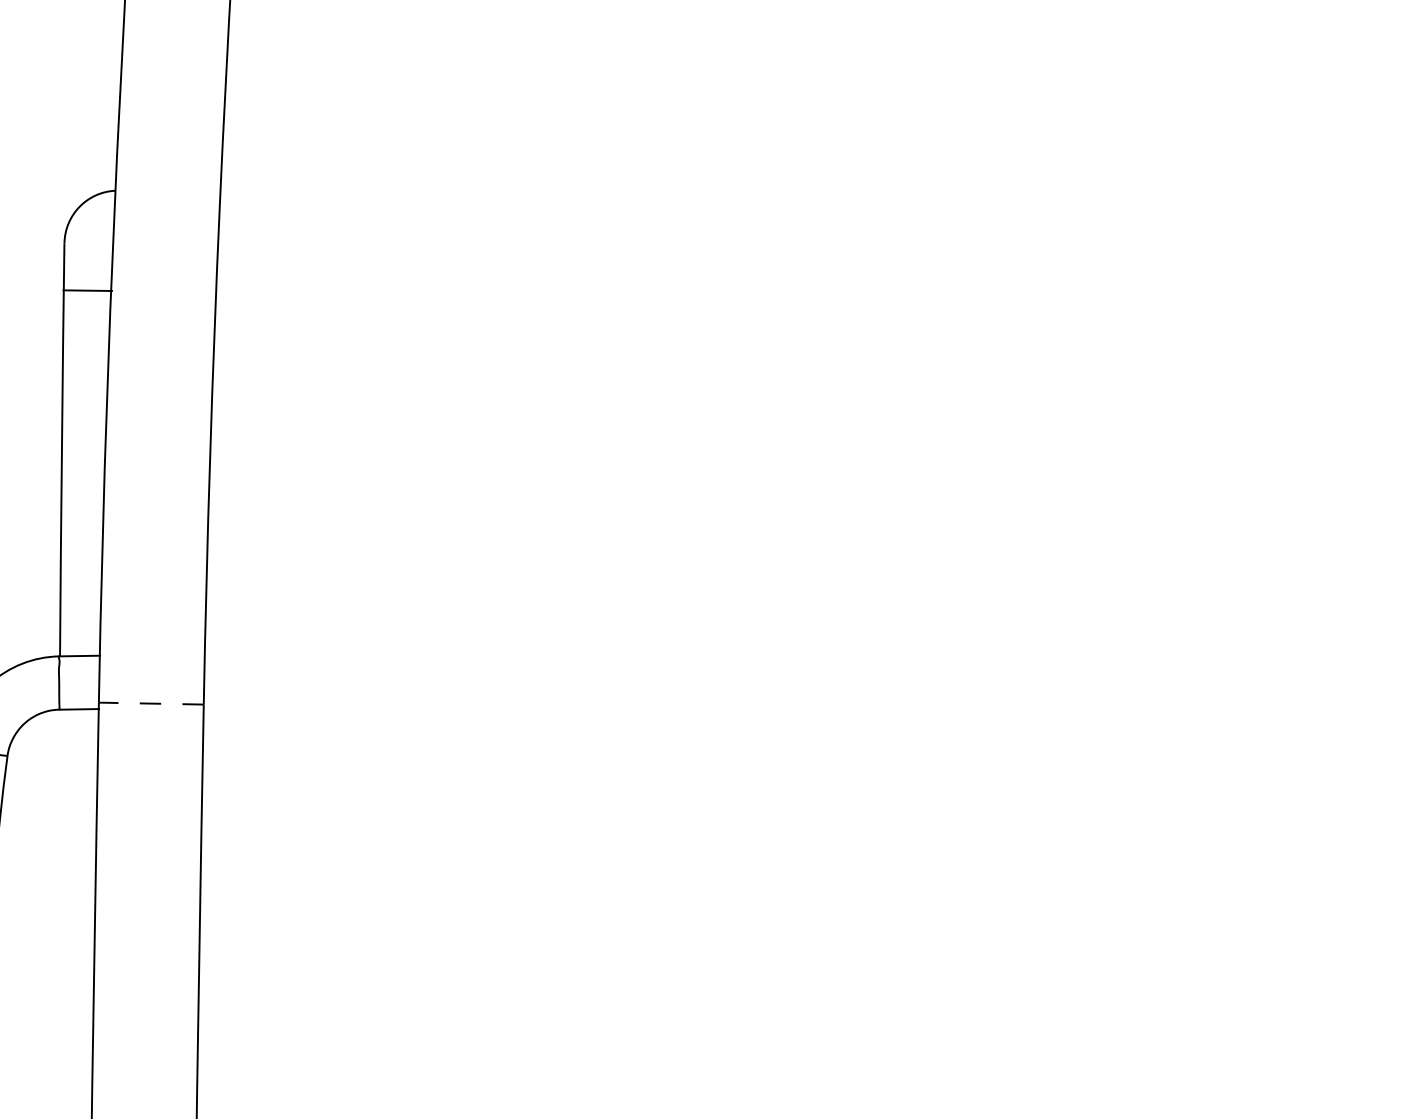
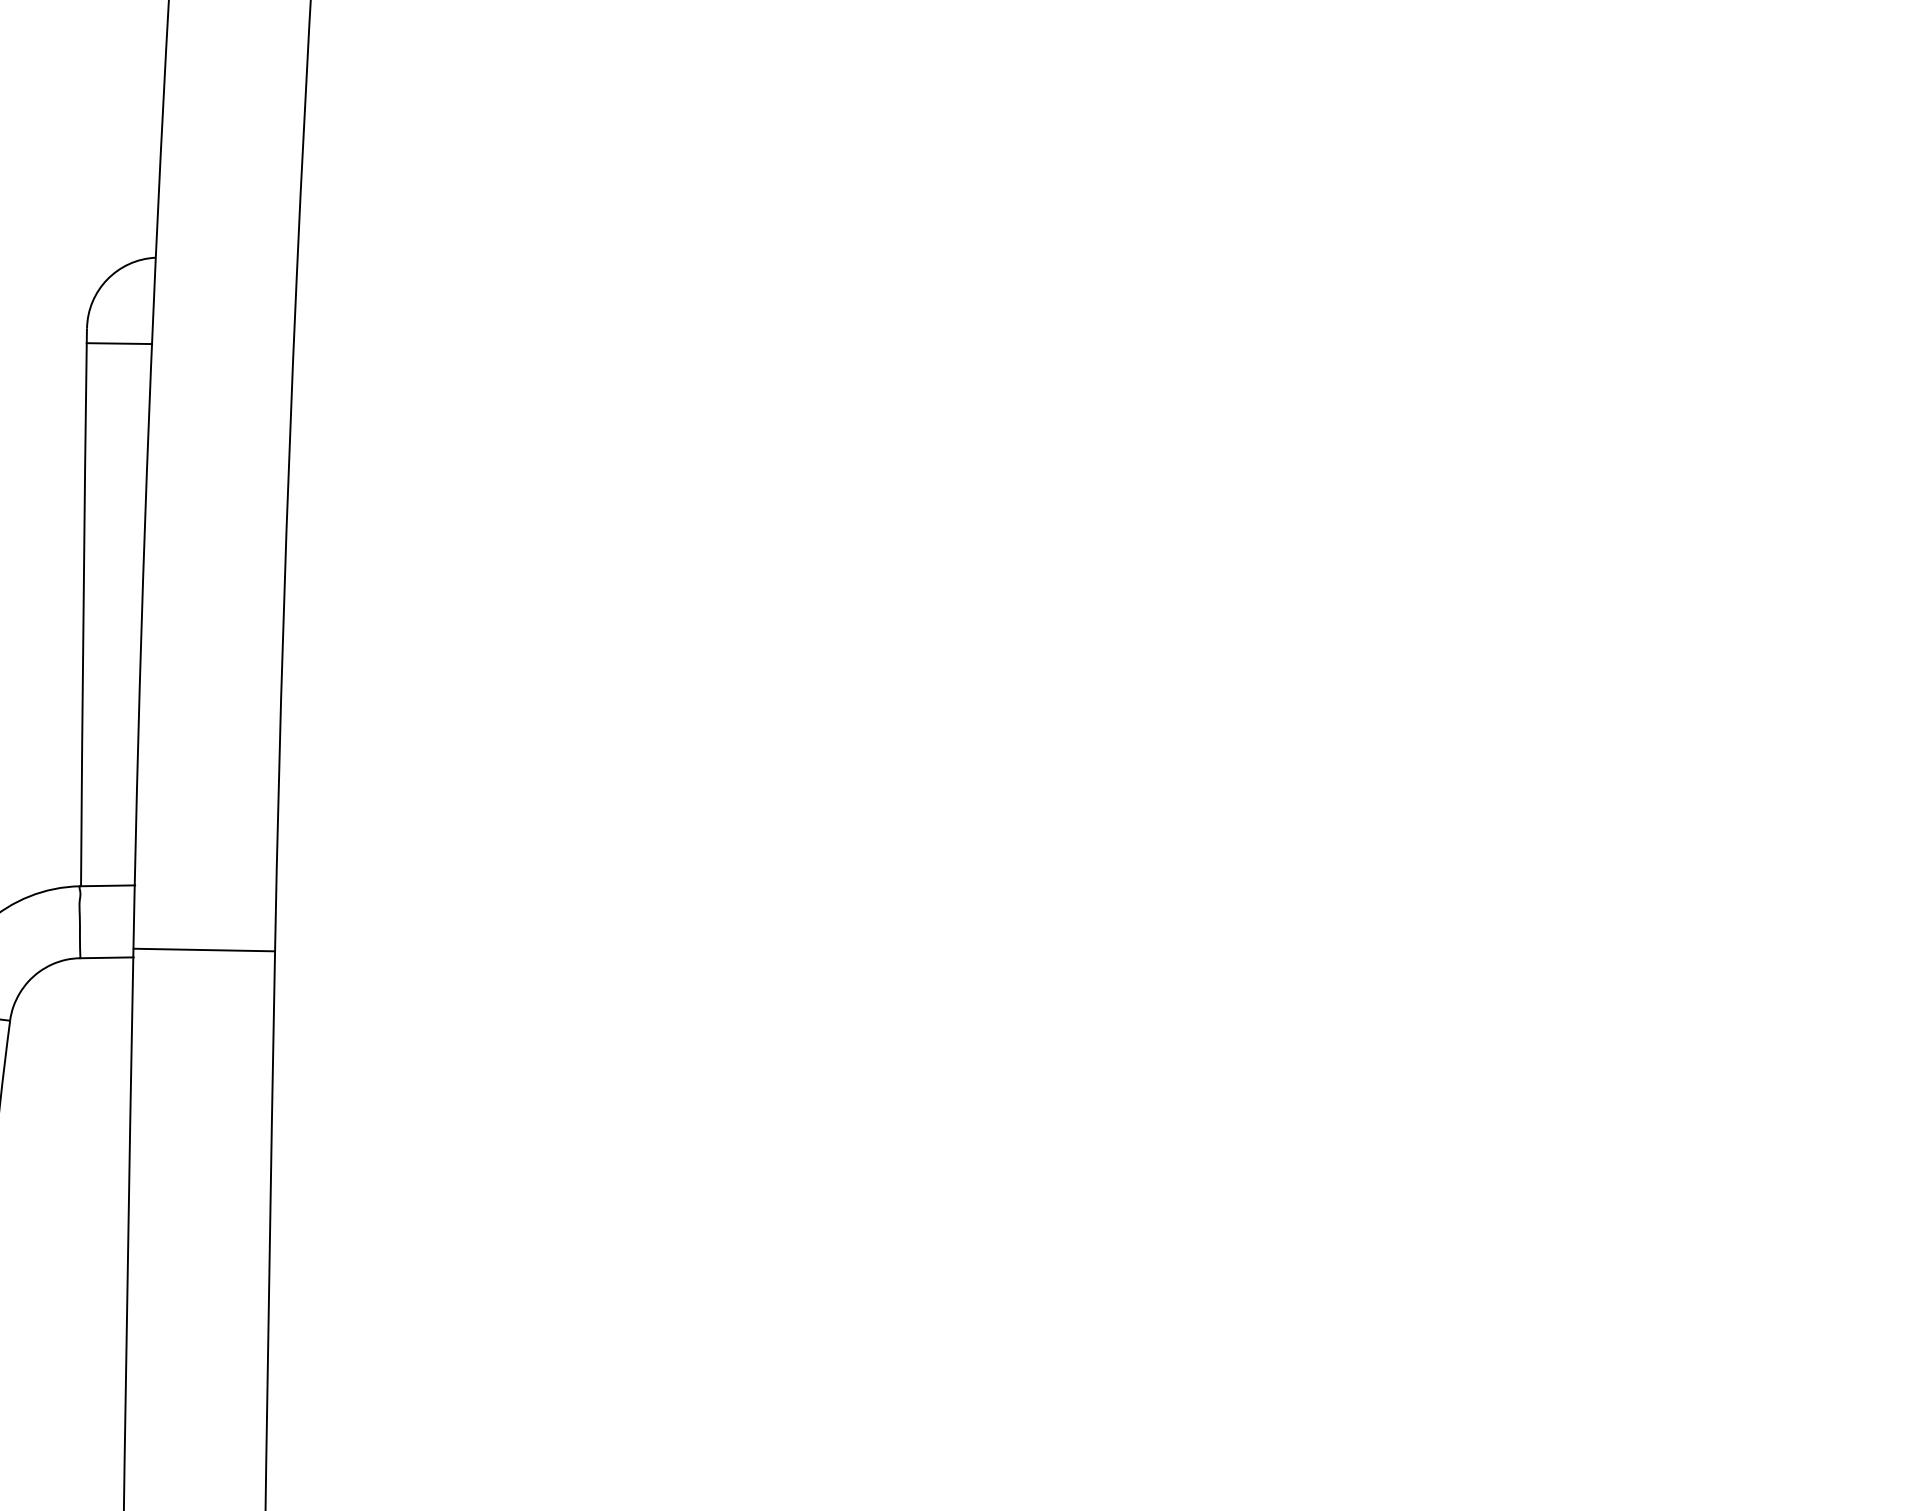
line: (87, 290) -> (119, 343), moved
line: (151, 703) -> (204, 950), dashed -> solid

